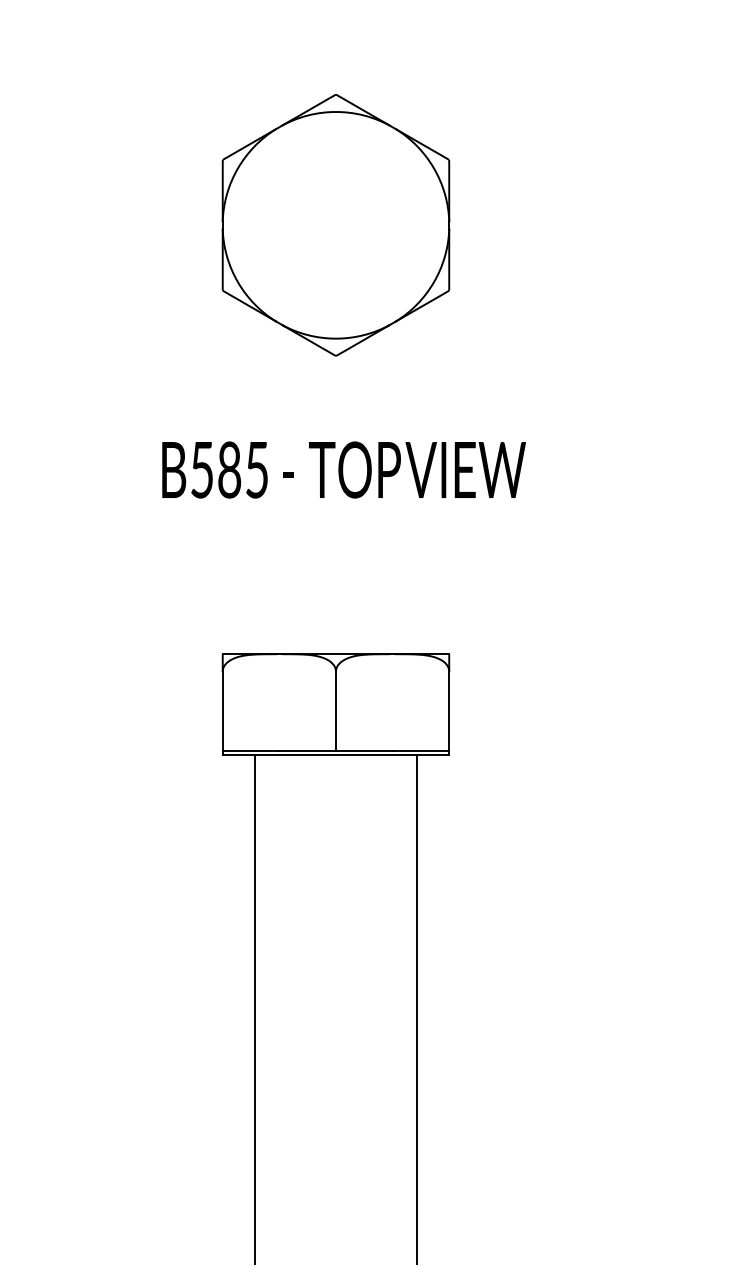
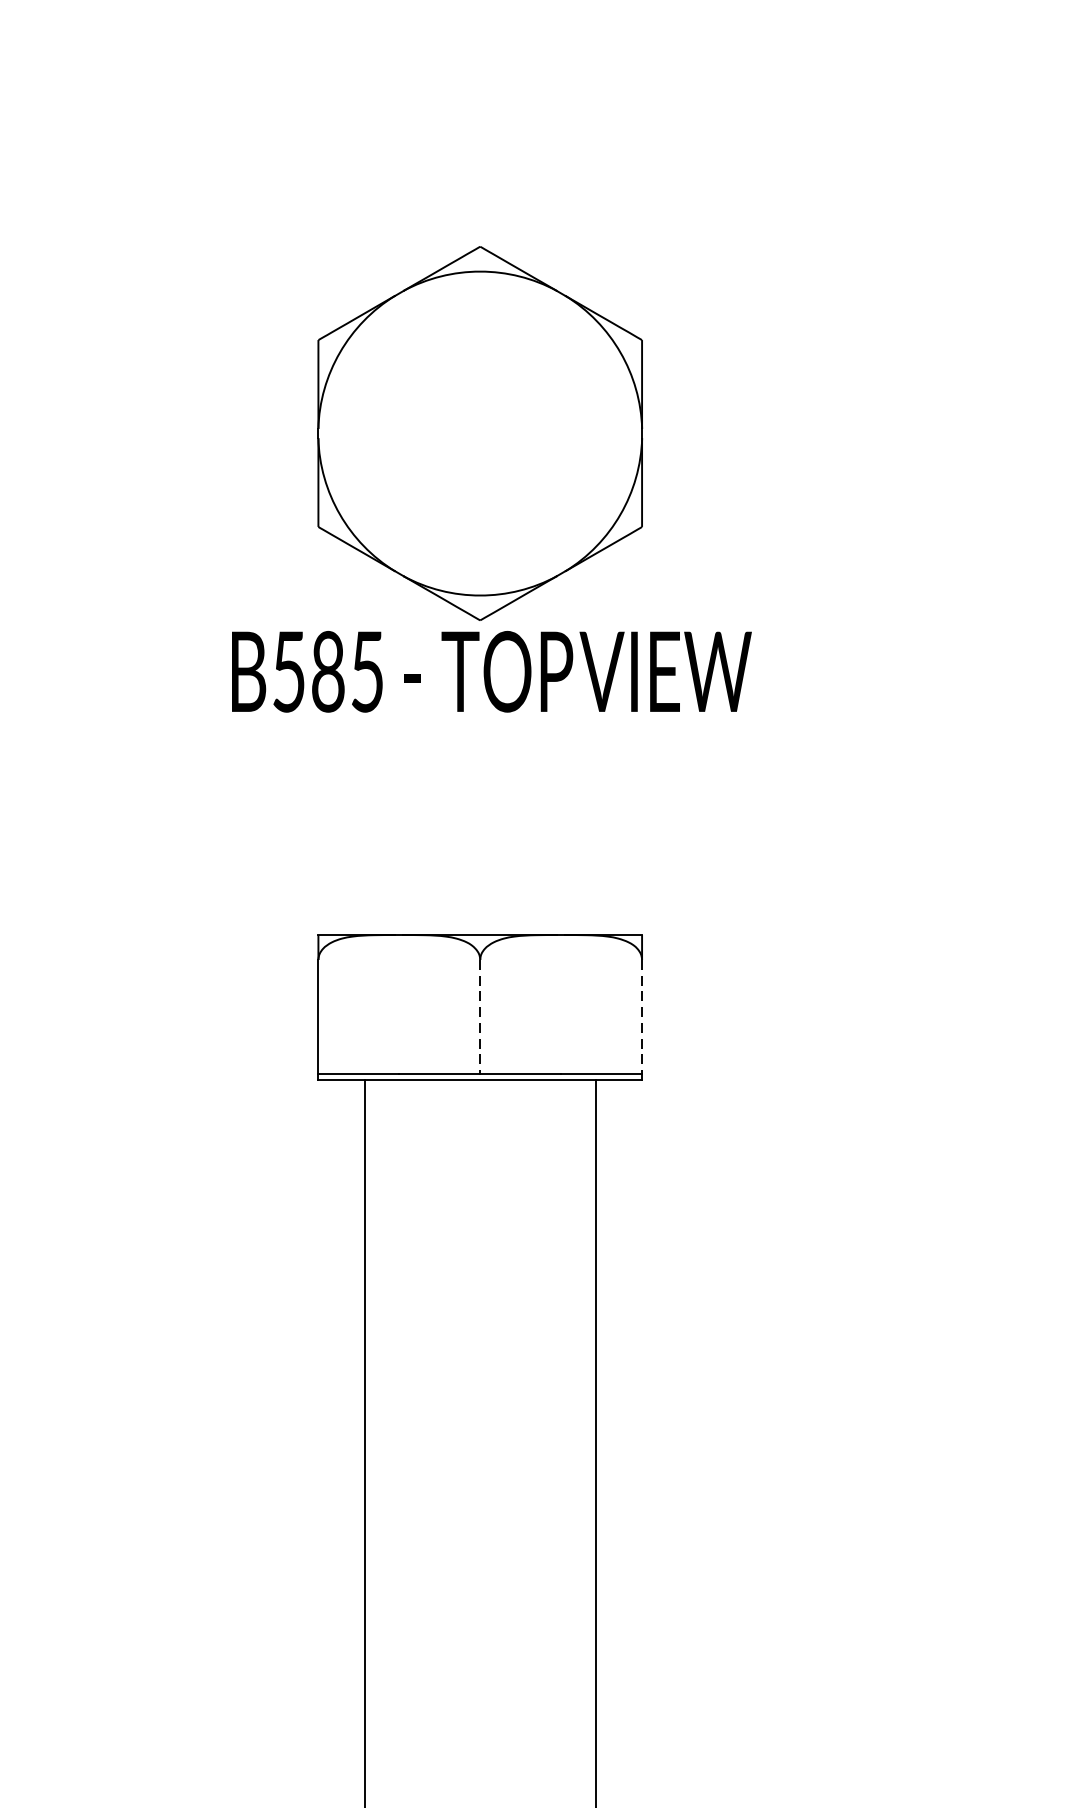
part: (335, 225) -> (479, 433), moved
line: (335, 711) -> (479, 1016), solid -> dashed
line: (449, 711) -> (642, 1016), solid -> dashed

